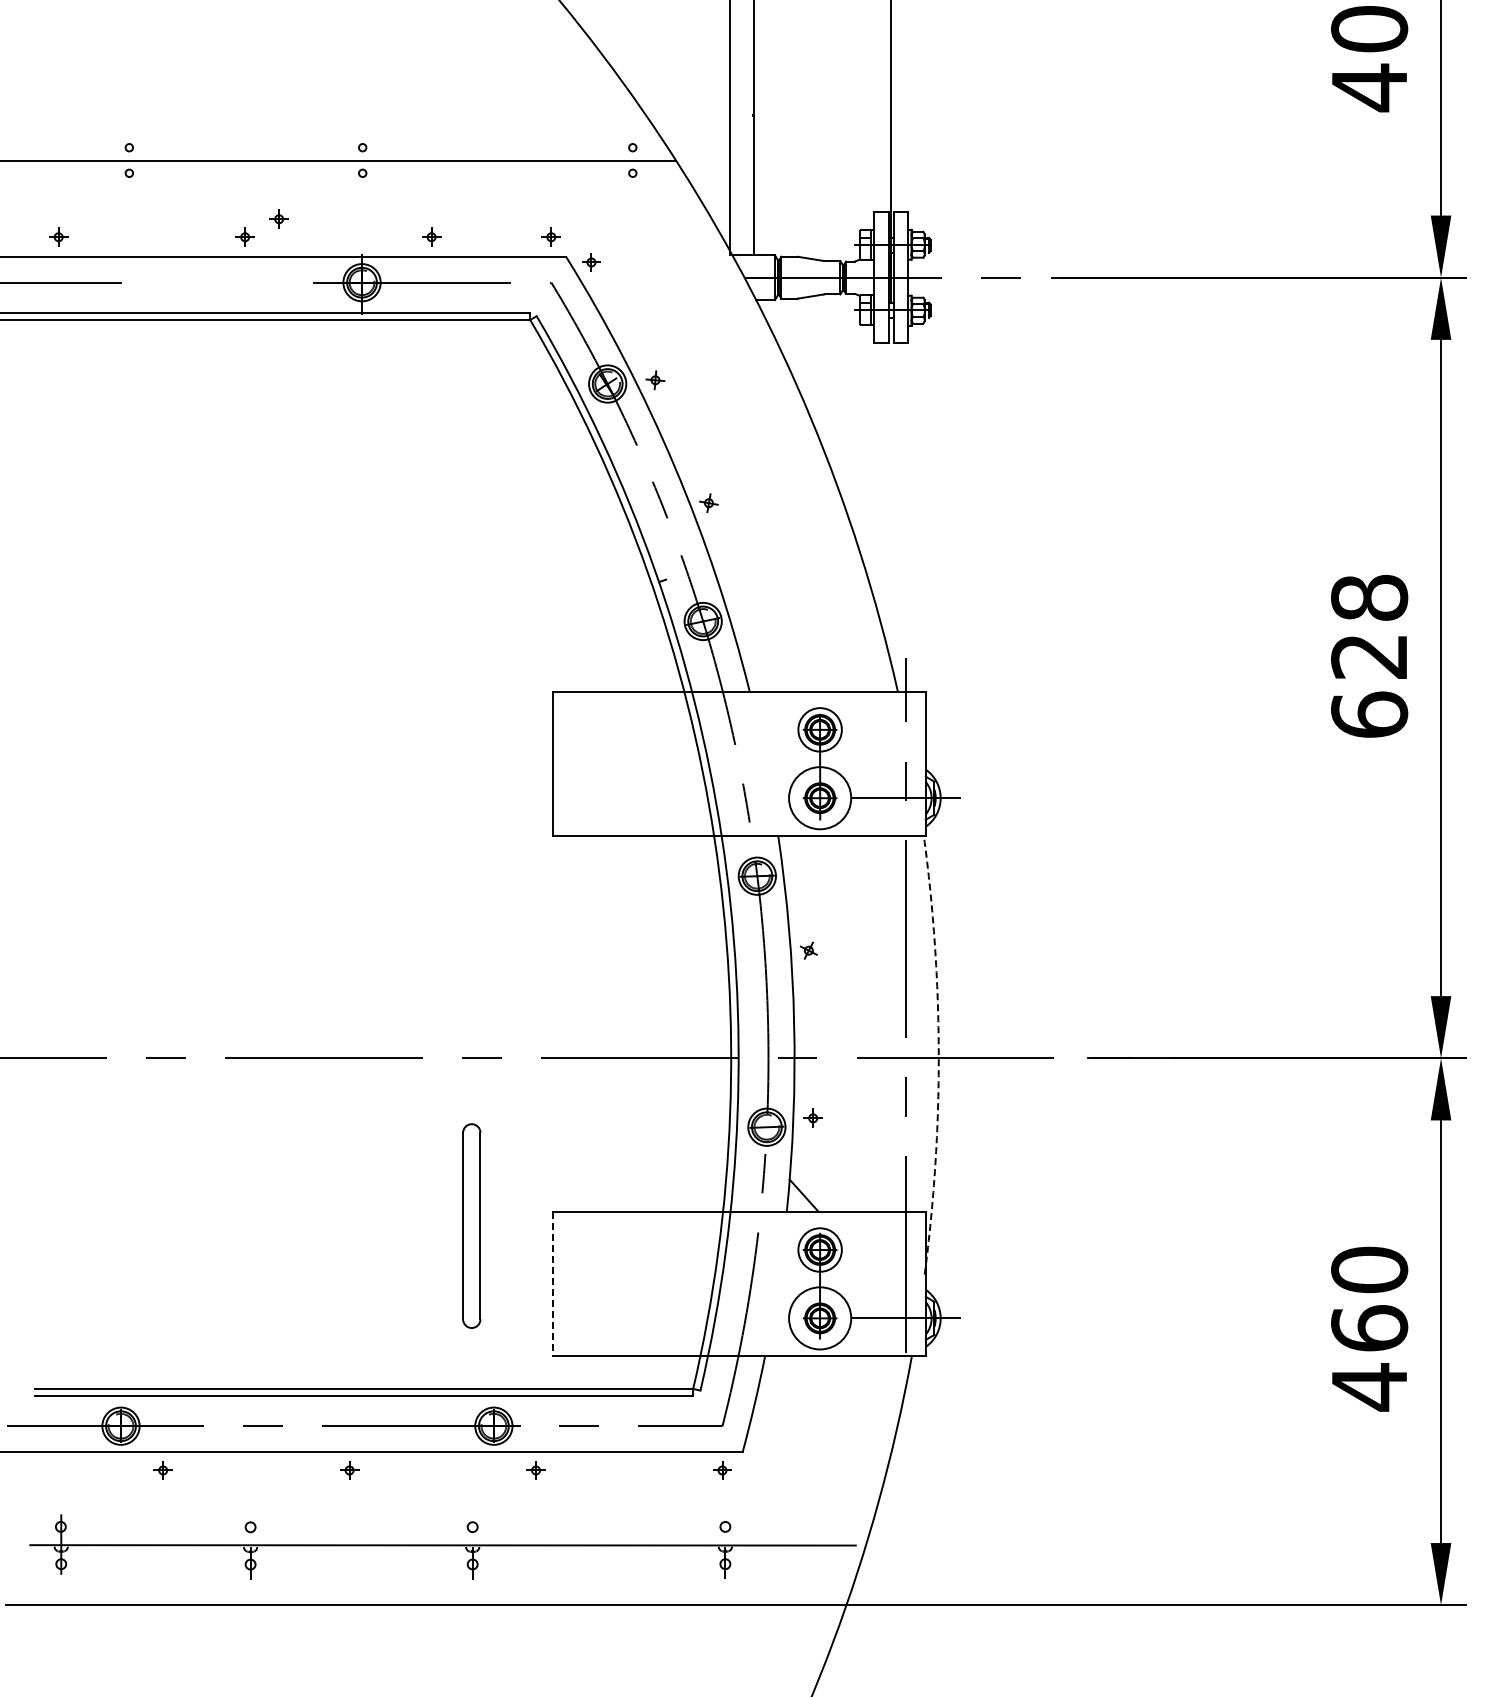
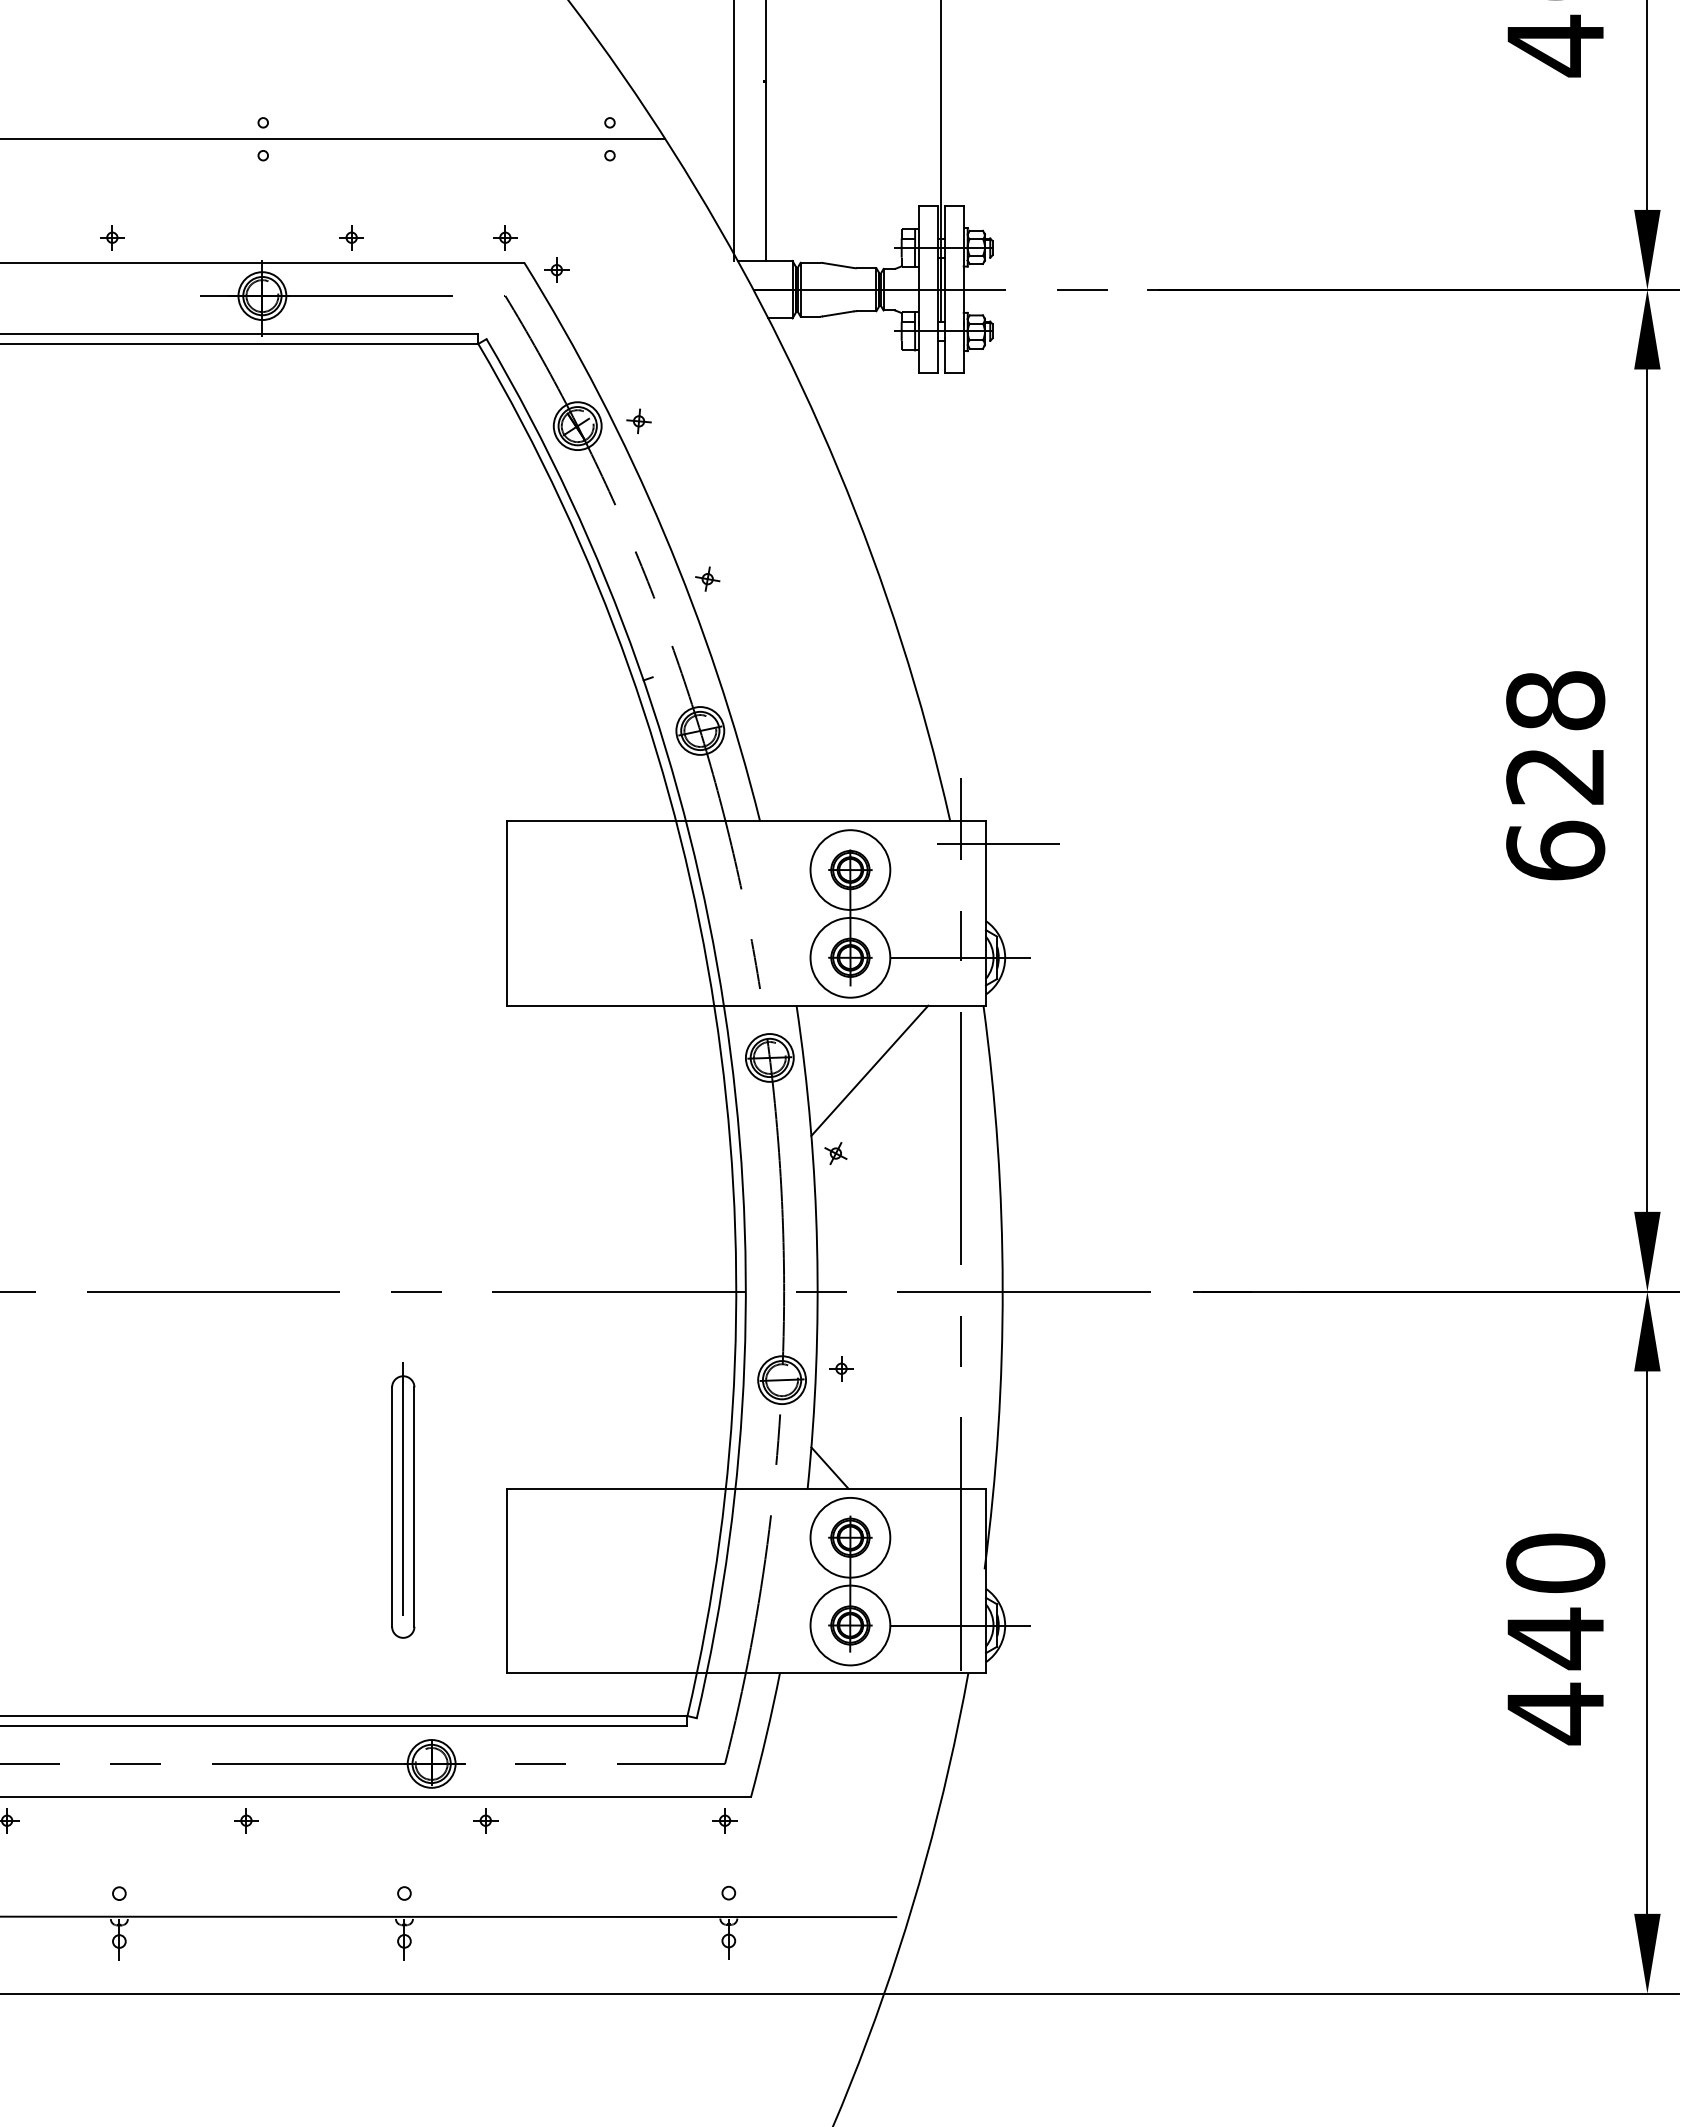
part: (278, 218) -> (155, 213), removed
line: (935, 709) -> (998, 843), added
circle: (820, 729) -> (850, 869), size x1.43
line: (834, 885) -> (868, 1069), added
arc: (938, 1055) -> (1002, 1288), dashed -> solid
line: (471, 1222) -> (402, 1502), added
circle: (820, 1249) -> (850, 1537), size x1.43
line: (552, 1283) -> (506, 1580), dashed -> solid
text: (1369, 1328) -> (1555, 1638), 460 -> 440

